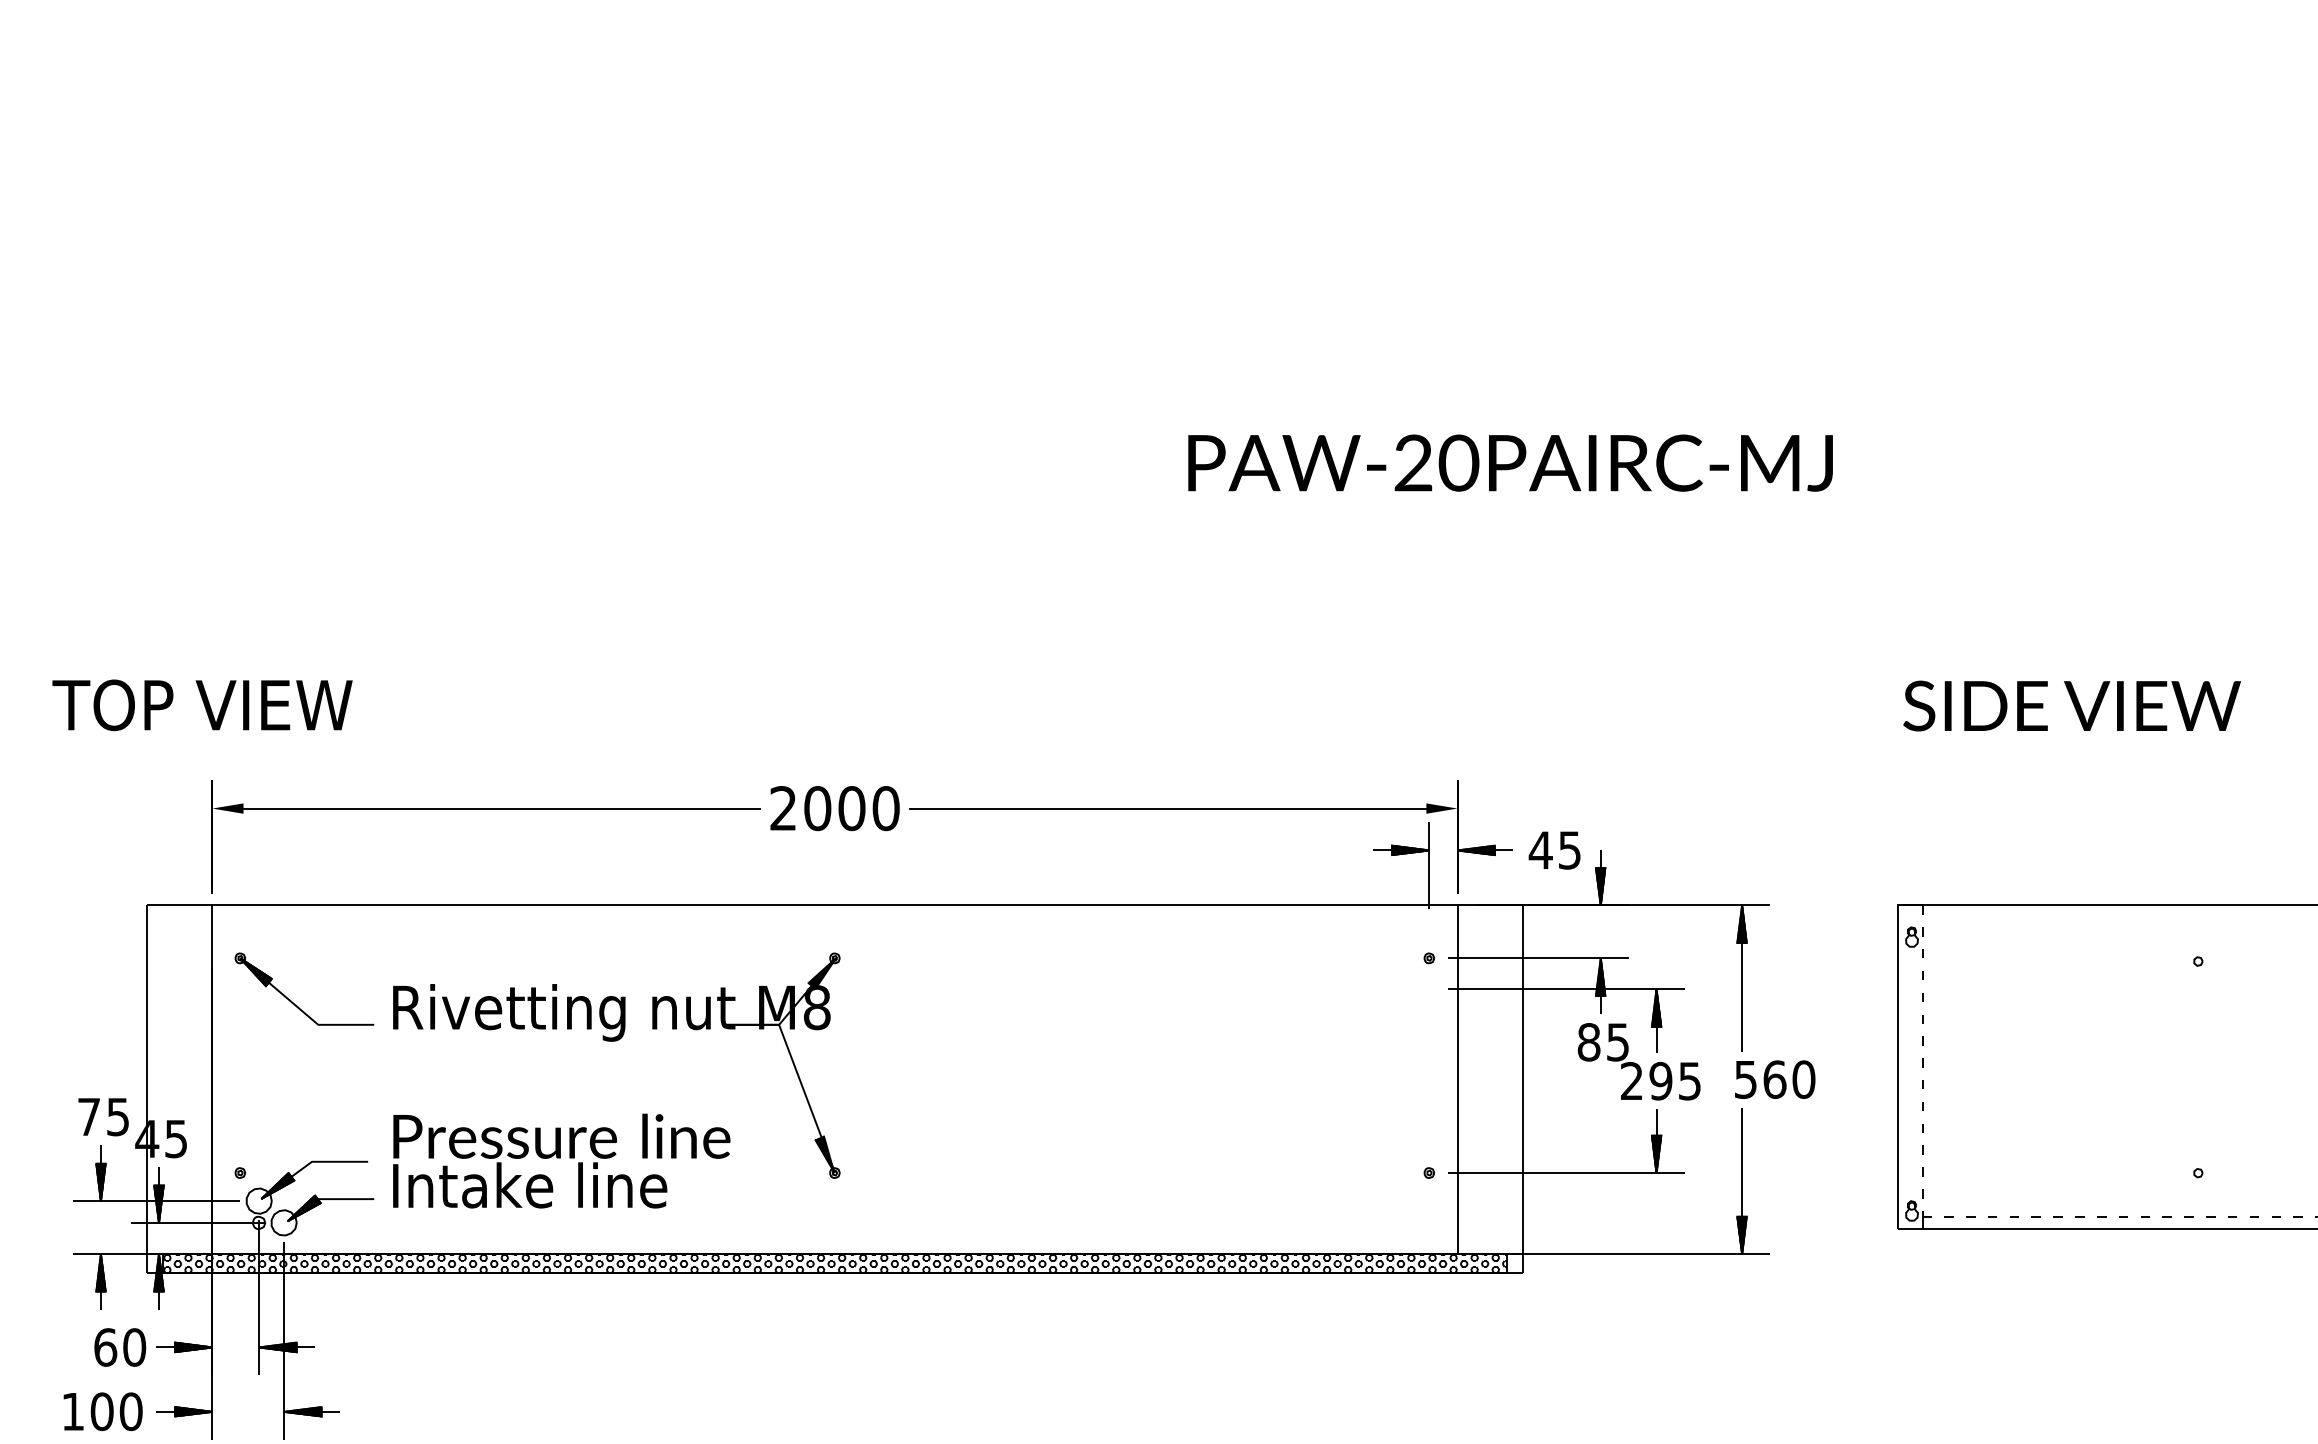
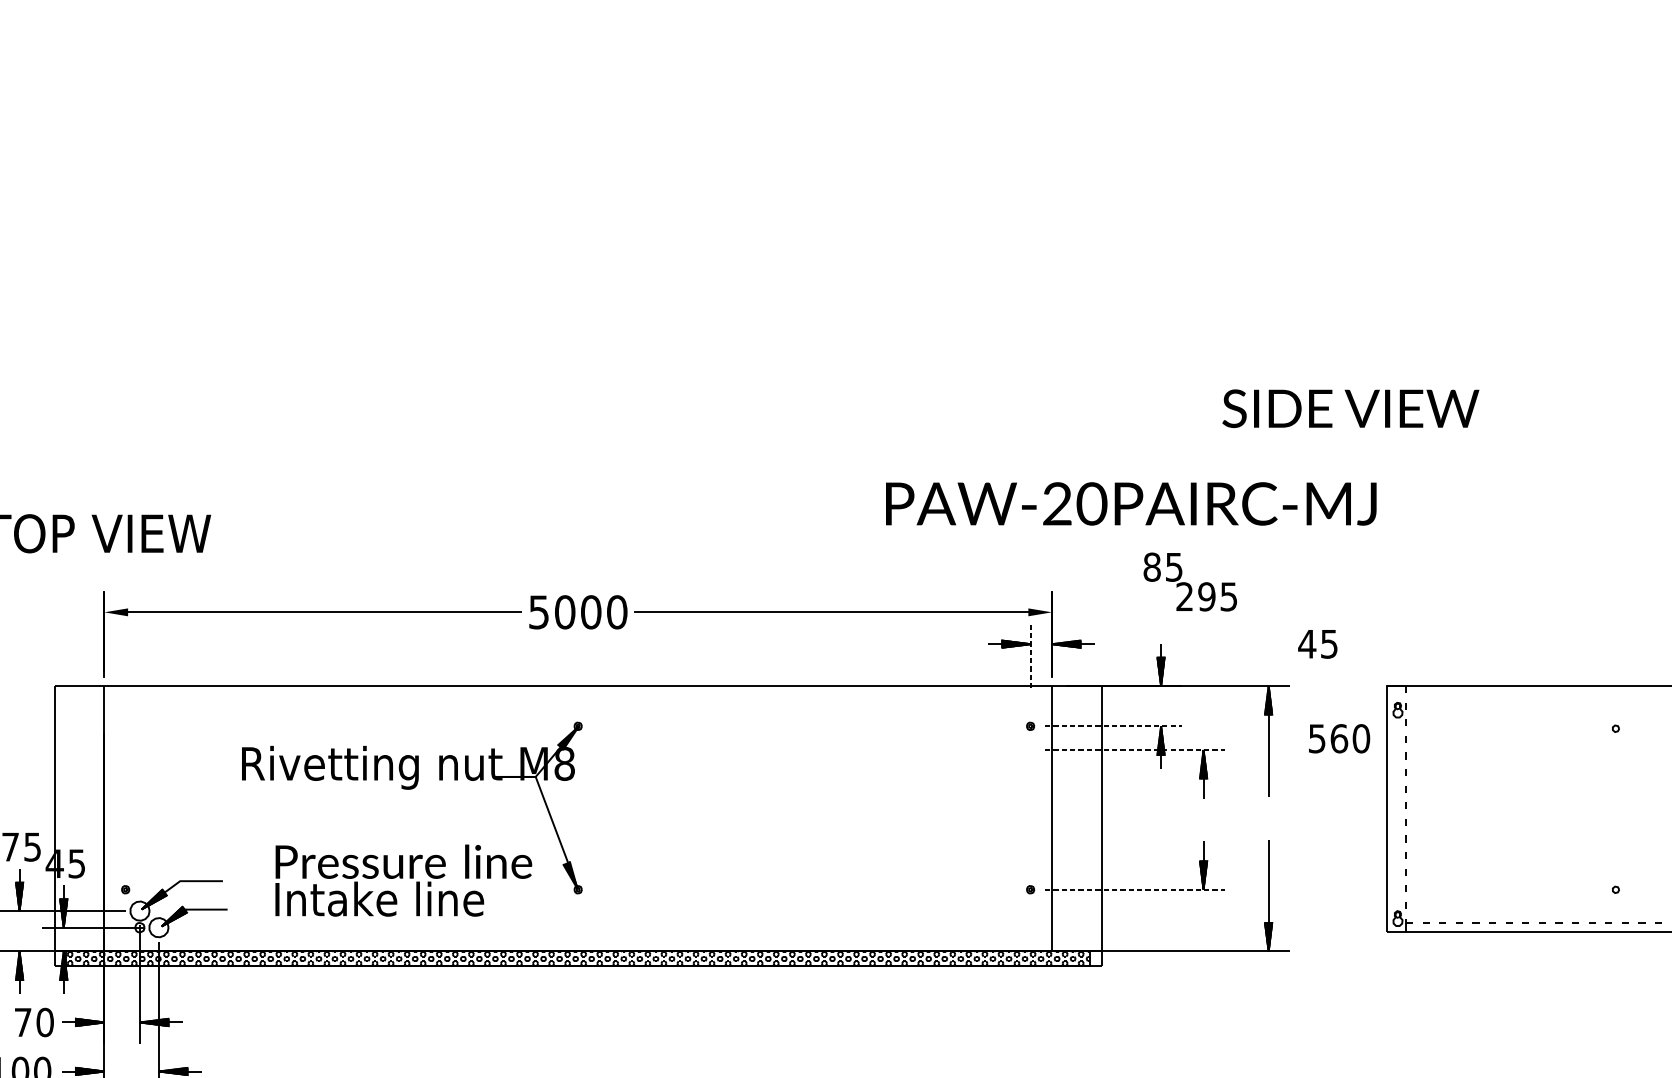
text: (1510, 462) -> (1131, 503), moved
text: (2071, 705) -> (1350, 408), moved
text: (782, 808) -> (538, 612), 2000 -> 5000
text: (1554, 850) -> (1317, 644), moved
line: (1429, 864) -> (1030, 654), solid -> dashed
line: (1538, 958) -> (1113, 726), solid -> dashed
line: (1566, 989) -> (1135, 750), solid -> dashed
part: (291, 1000) -> (164, 758), removed
text: (1638, 1061) -> (1189, 581), moved
text: (1775, 1079) -> (1339, 738), moved
text: (561, 1160) -> (403, 880), moved
line: (1566, 1173) -> (1135, 890), solid -> dashed
text: (105, 1347) -> (23, 1022), 60 -> 70

